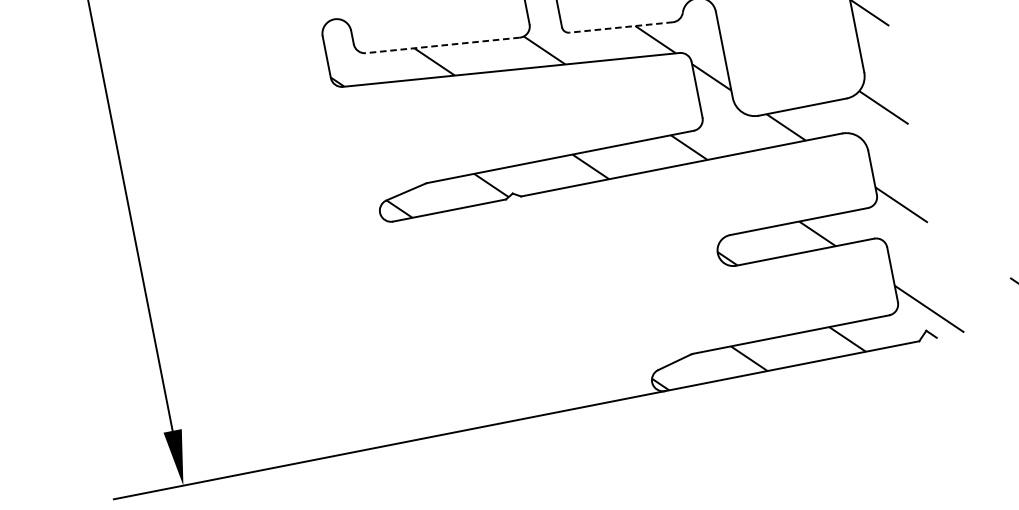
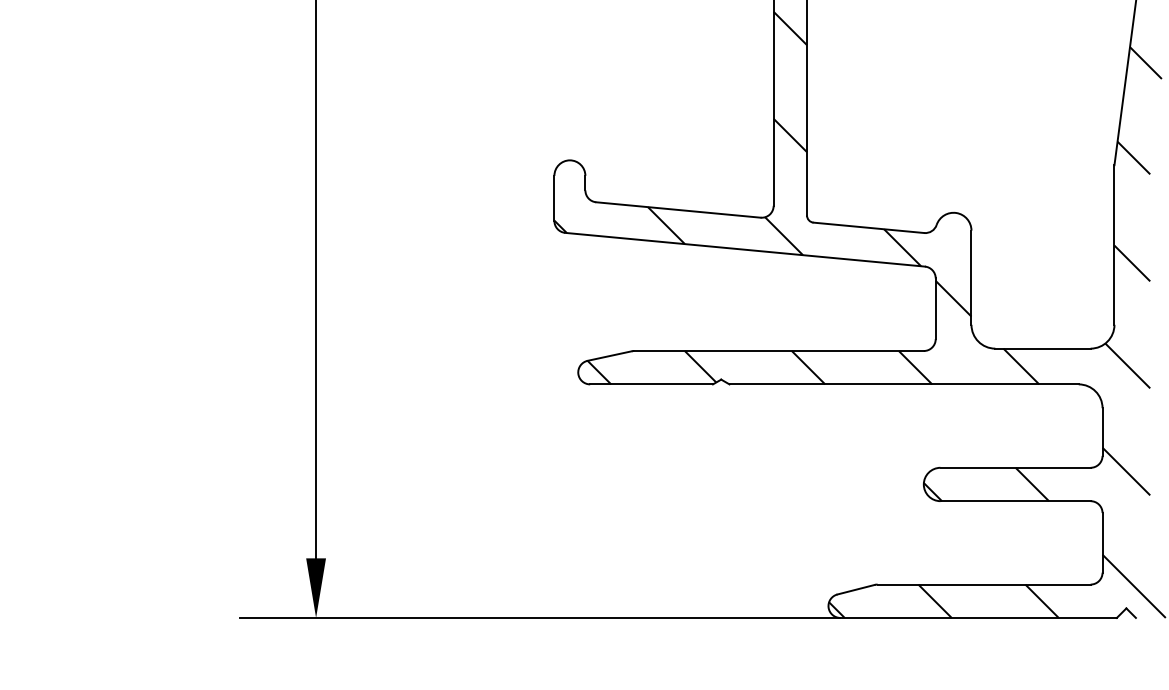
line: (620, 27) -> (868, 227), dashed -> solid
line: (442, 44) -> (678, 209), dashed -> solid

